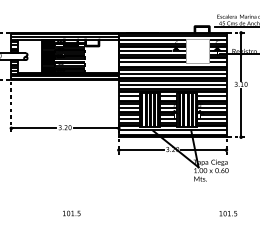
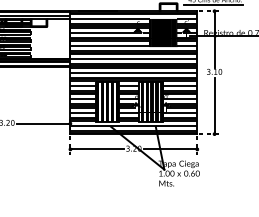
hatch: (197, 51) -> (163, 33), added

